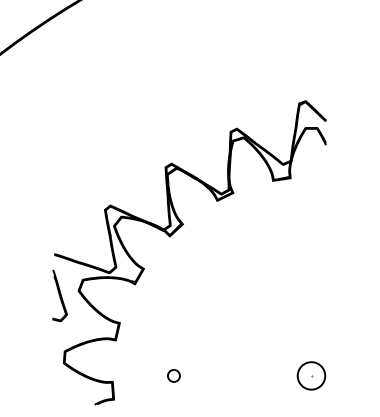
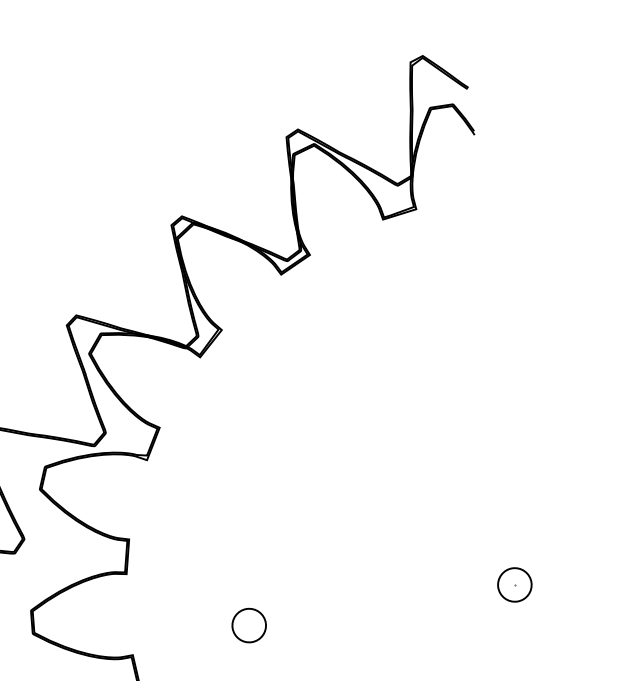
circle: (173, 375) -> (248, 624), size x1.43
circle: (311, 375) -> (514, 584), size x0.62

